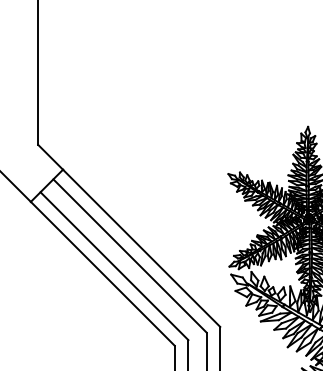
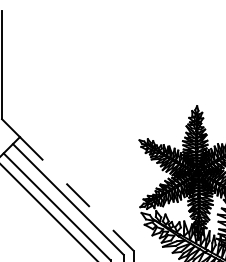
line: (142, 248) -> (77, 194), solid -> dashed

